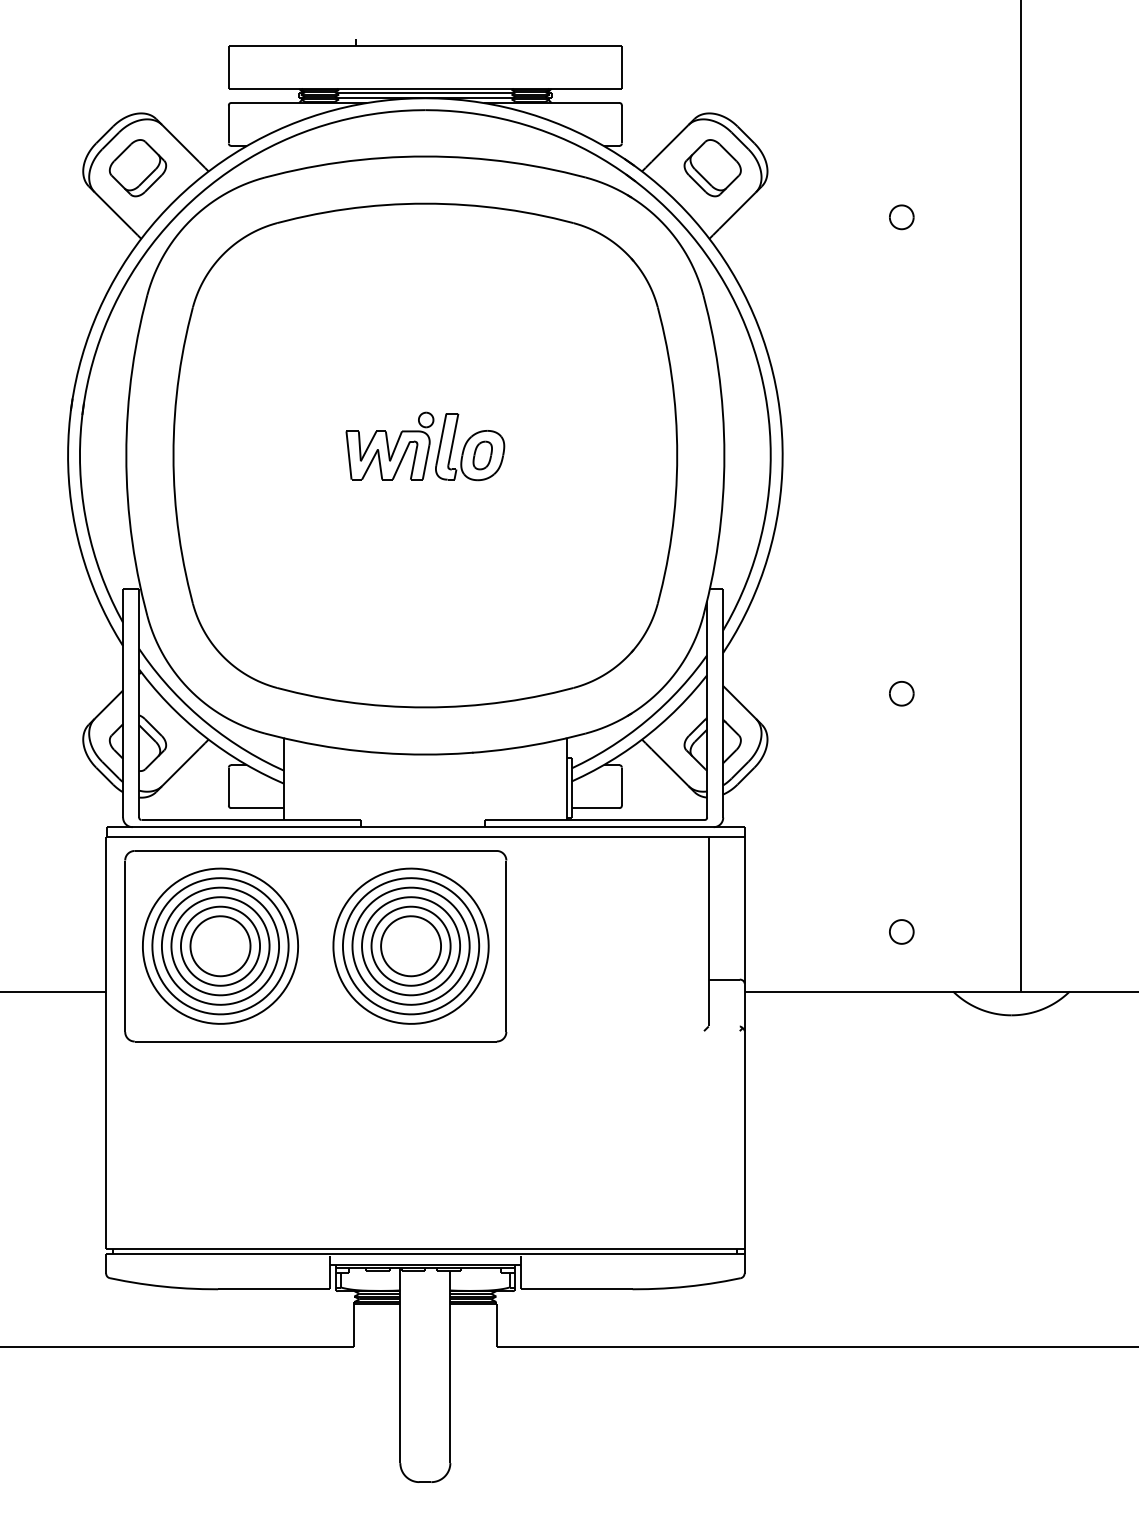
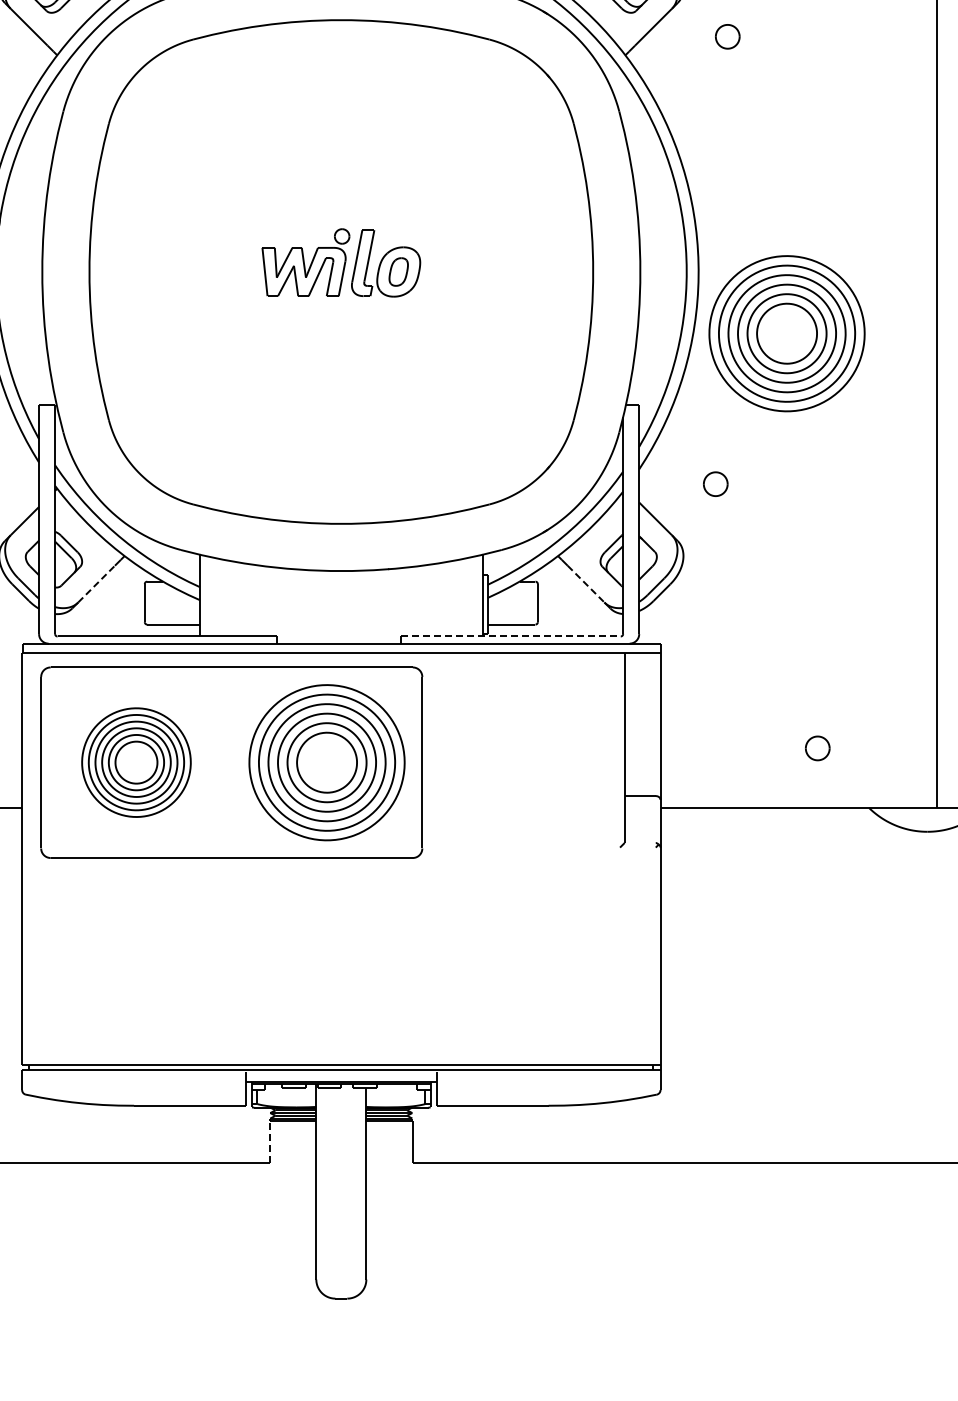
part: (901, 217) -> (727, 36), moved
part: (870, 516) -> (786, 332), added
part: (901, 693) -> (715, 483), moved
line: (180, 767) -> (96, 583), solid -> dashed
line: (670, 767) -> (586, 583), solid -> dashed
line: (594, 820) -> (510, 636), solid -> dashed
part: (220, 945) -> (136, 761), size x0.7
line: (353, 1324) -> (269, 1140), solid -> dashed

